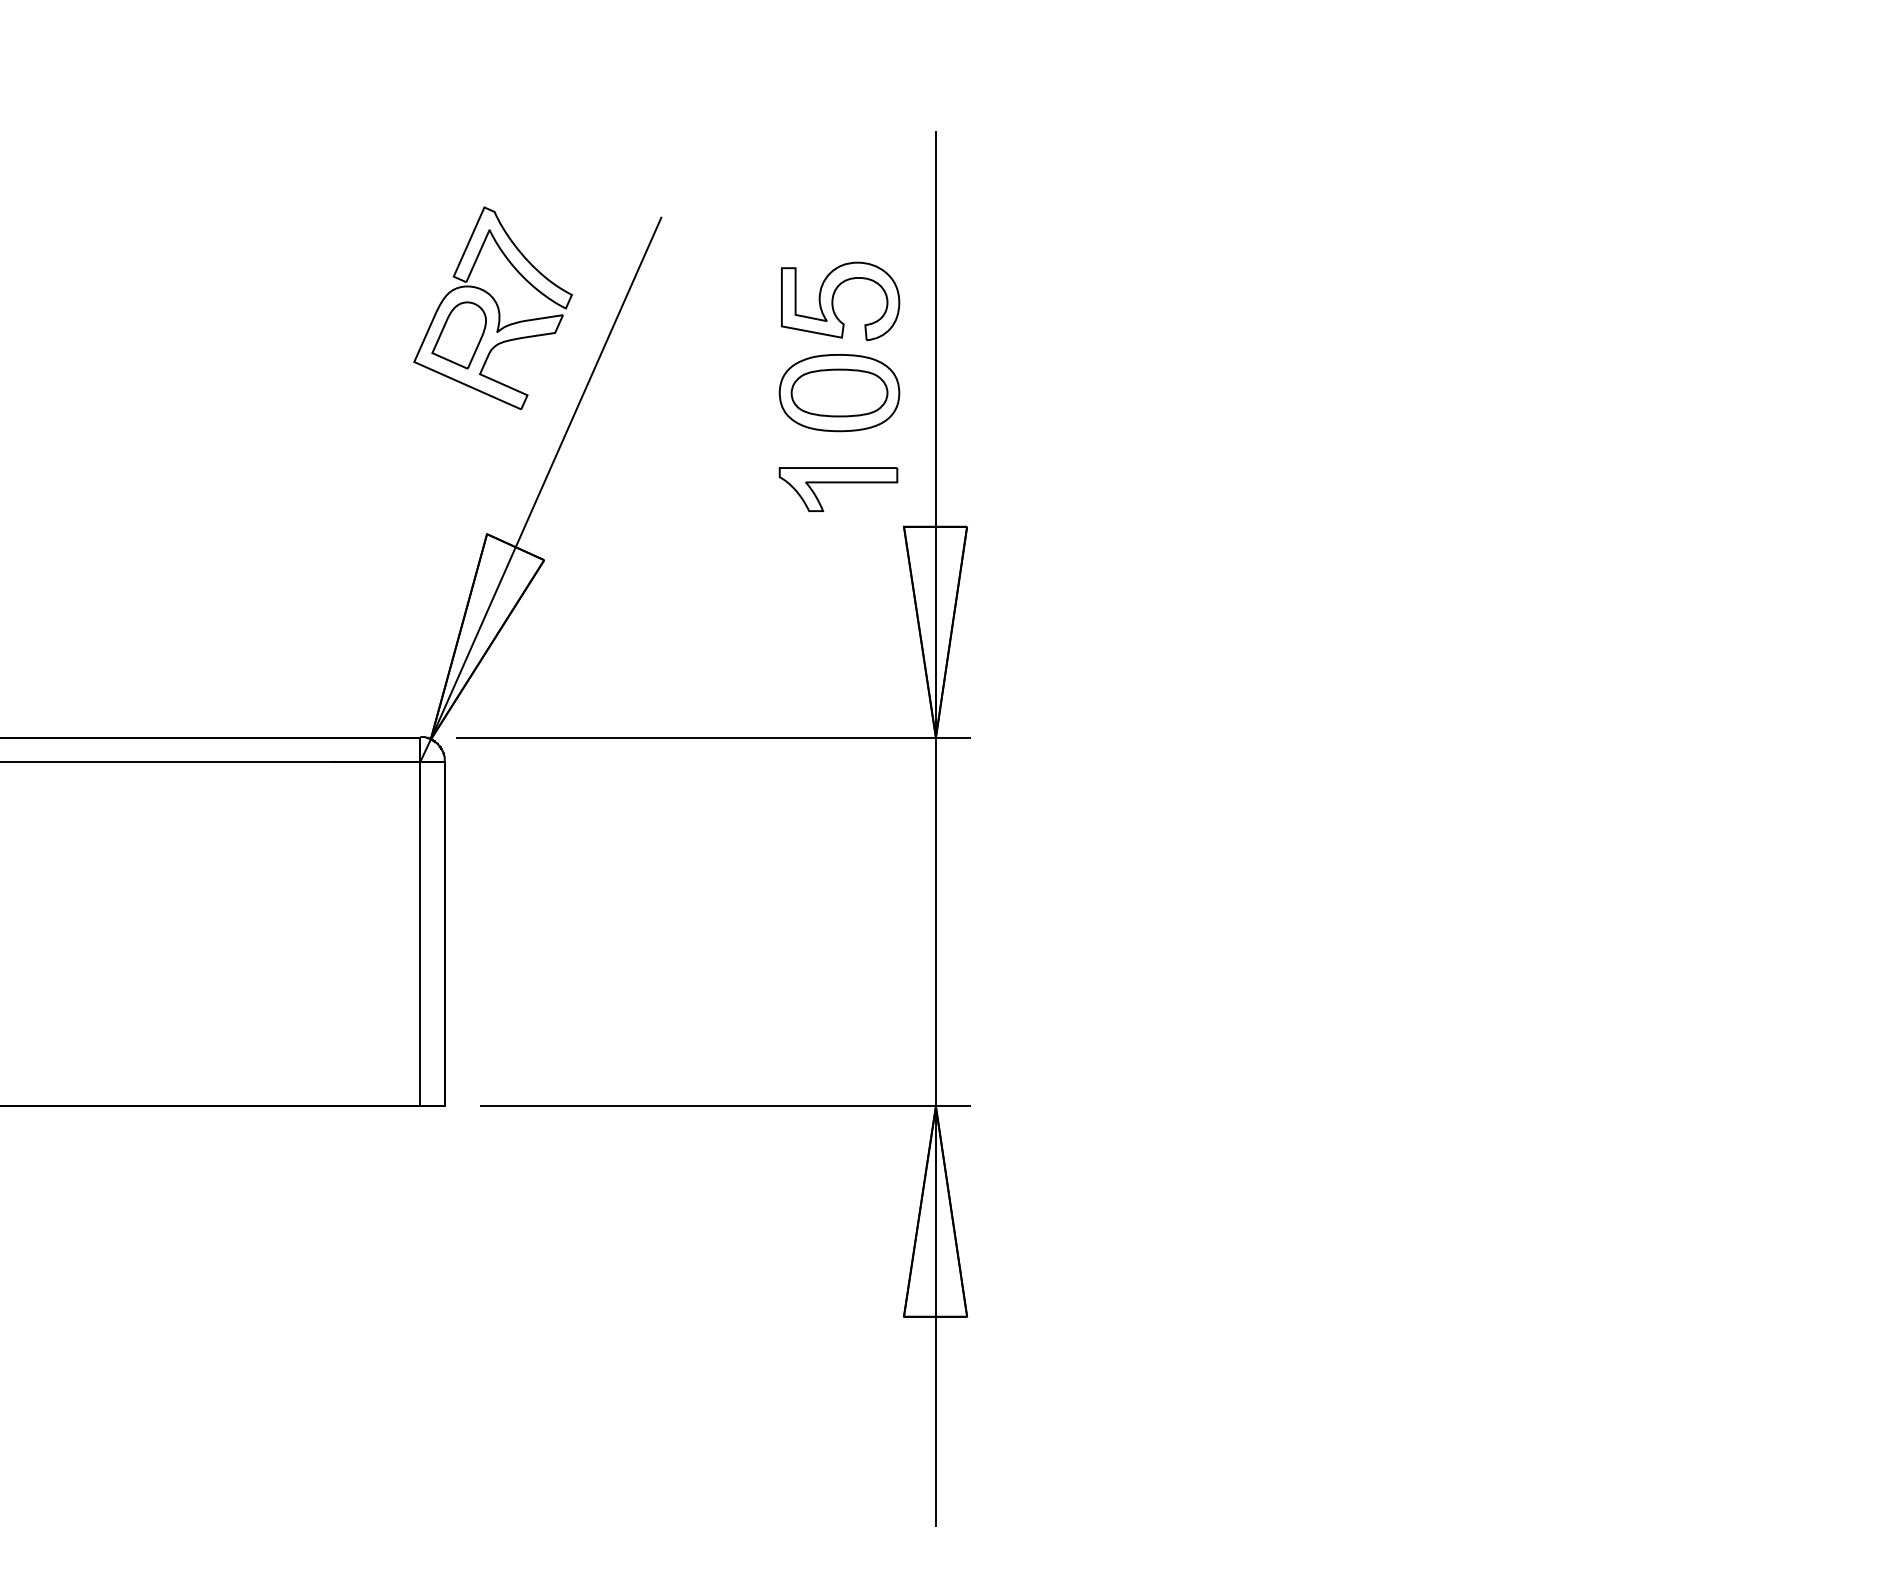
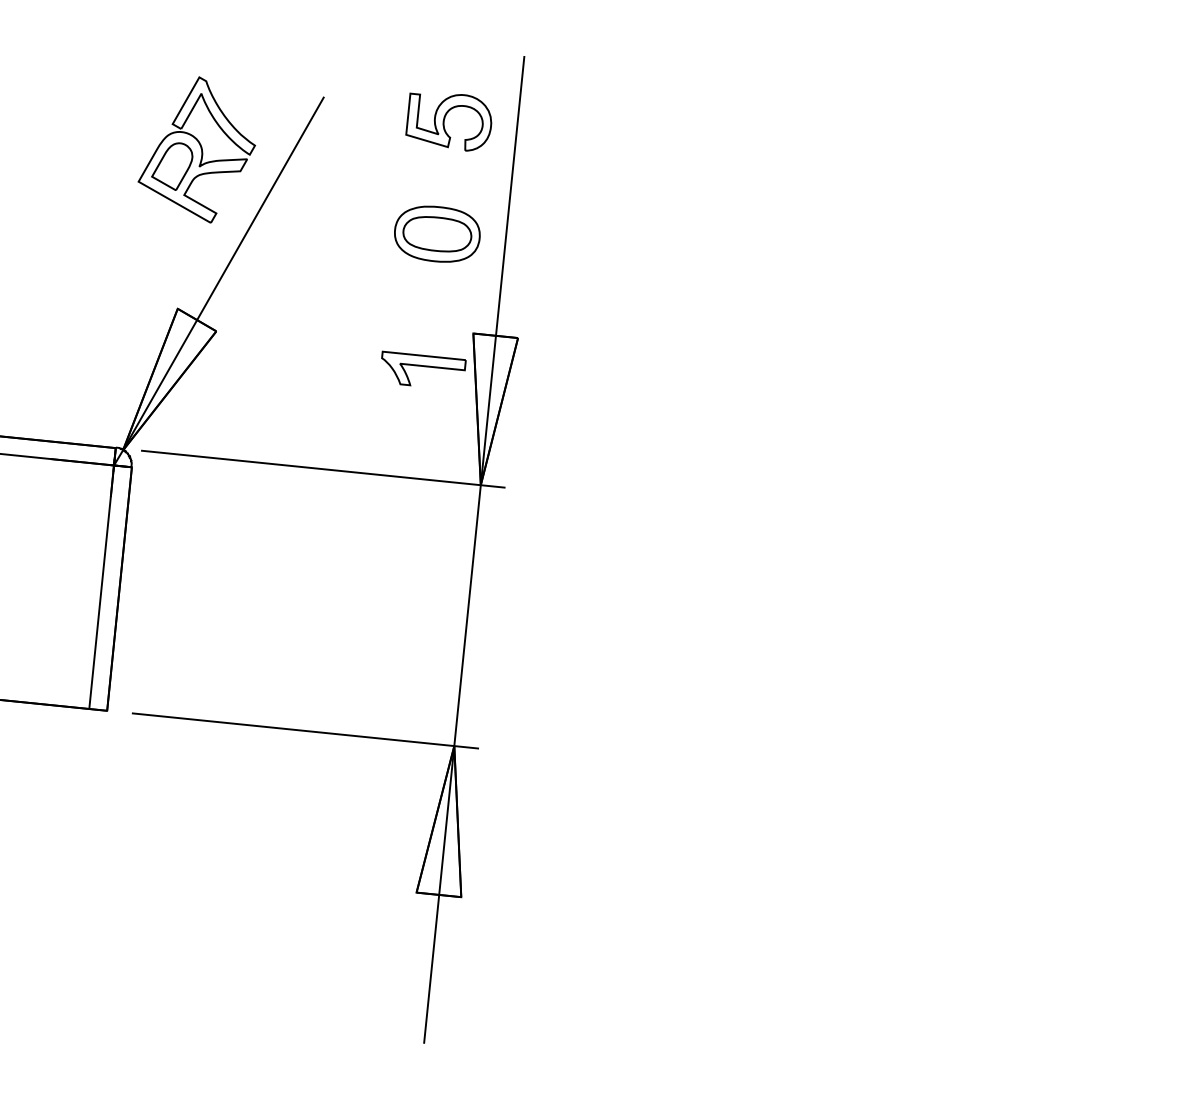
part: (833, 301) -> (444, 120), moved
part: (838, 489) -> (422, 371), moved

